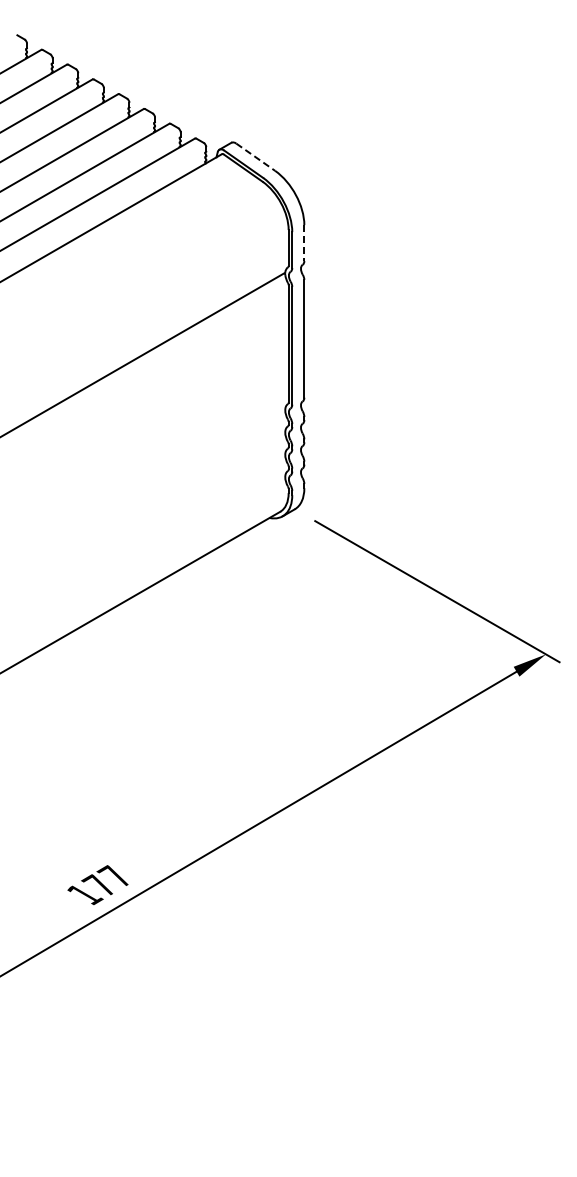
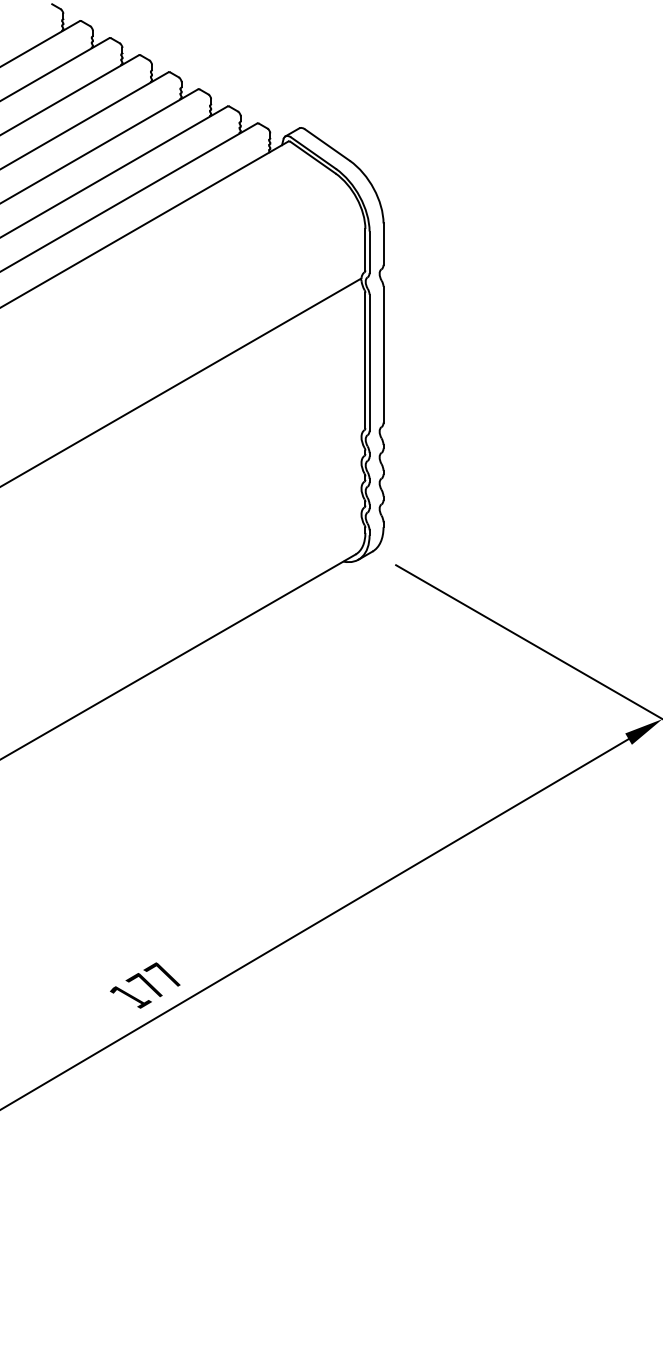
line: (255, 157) -> (327, 145), dashed -> solid
line: (304, 243) -> (383, 244), dashed -> solid

